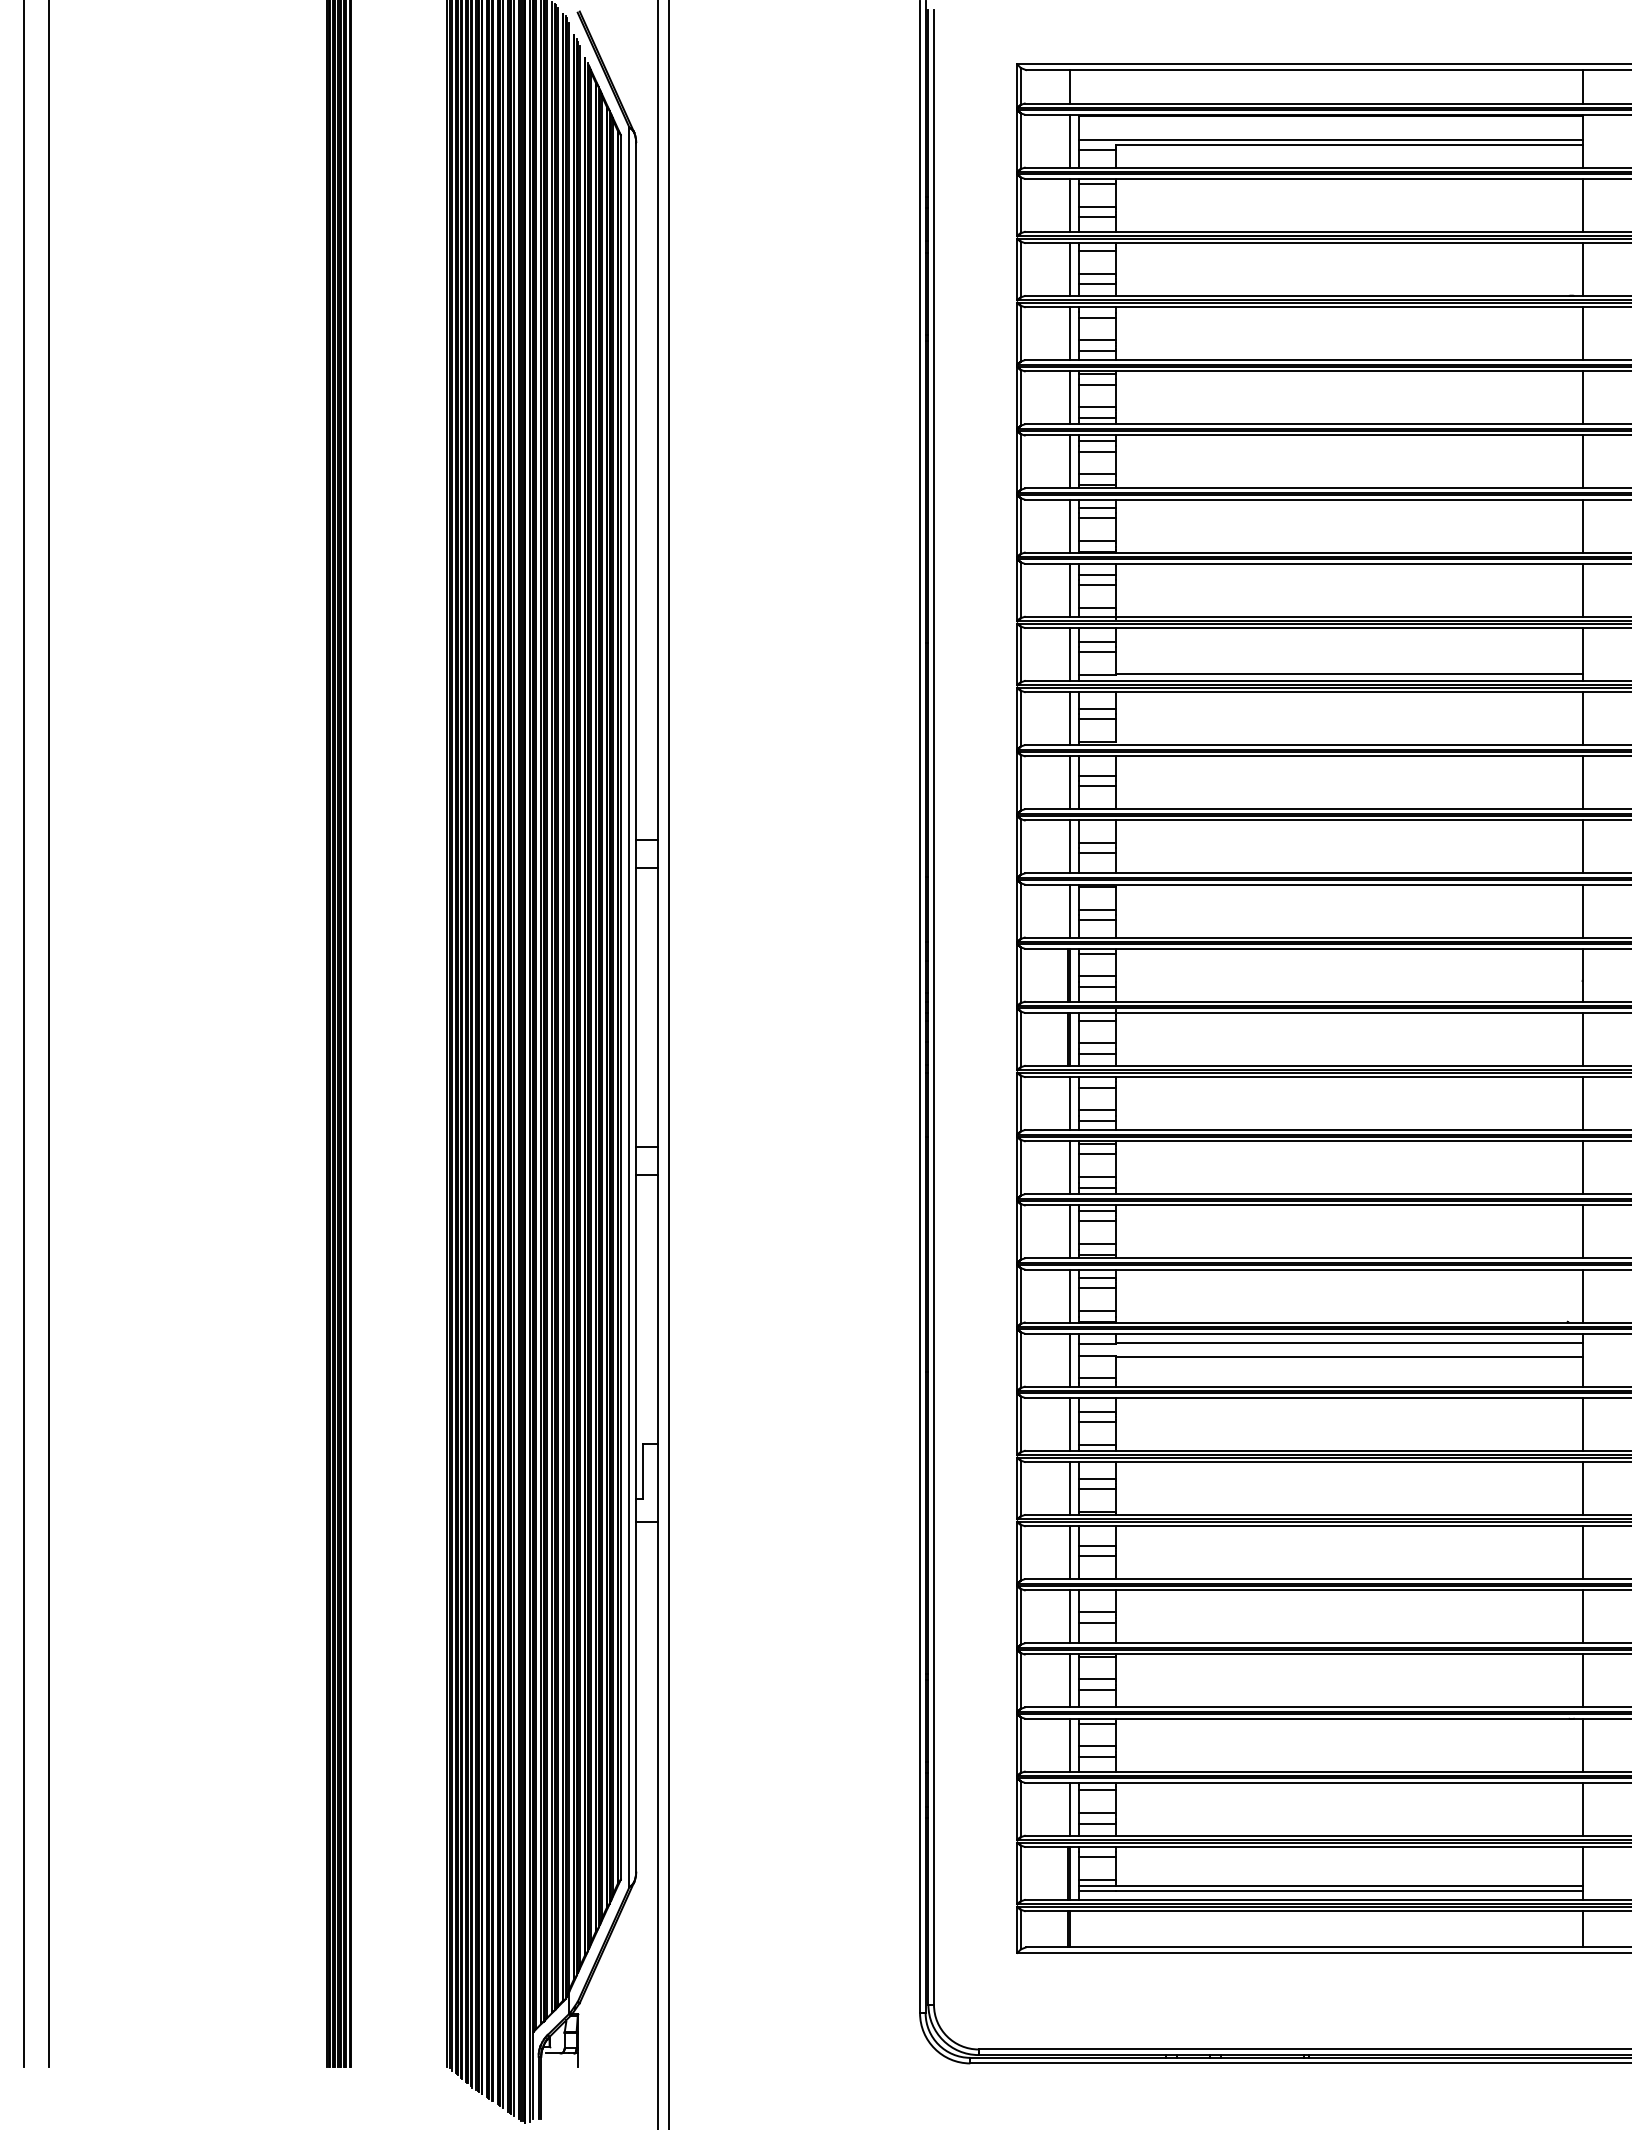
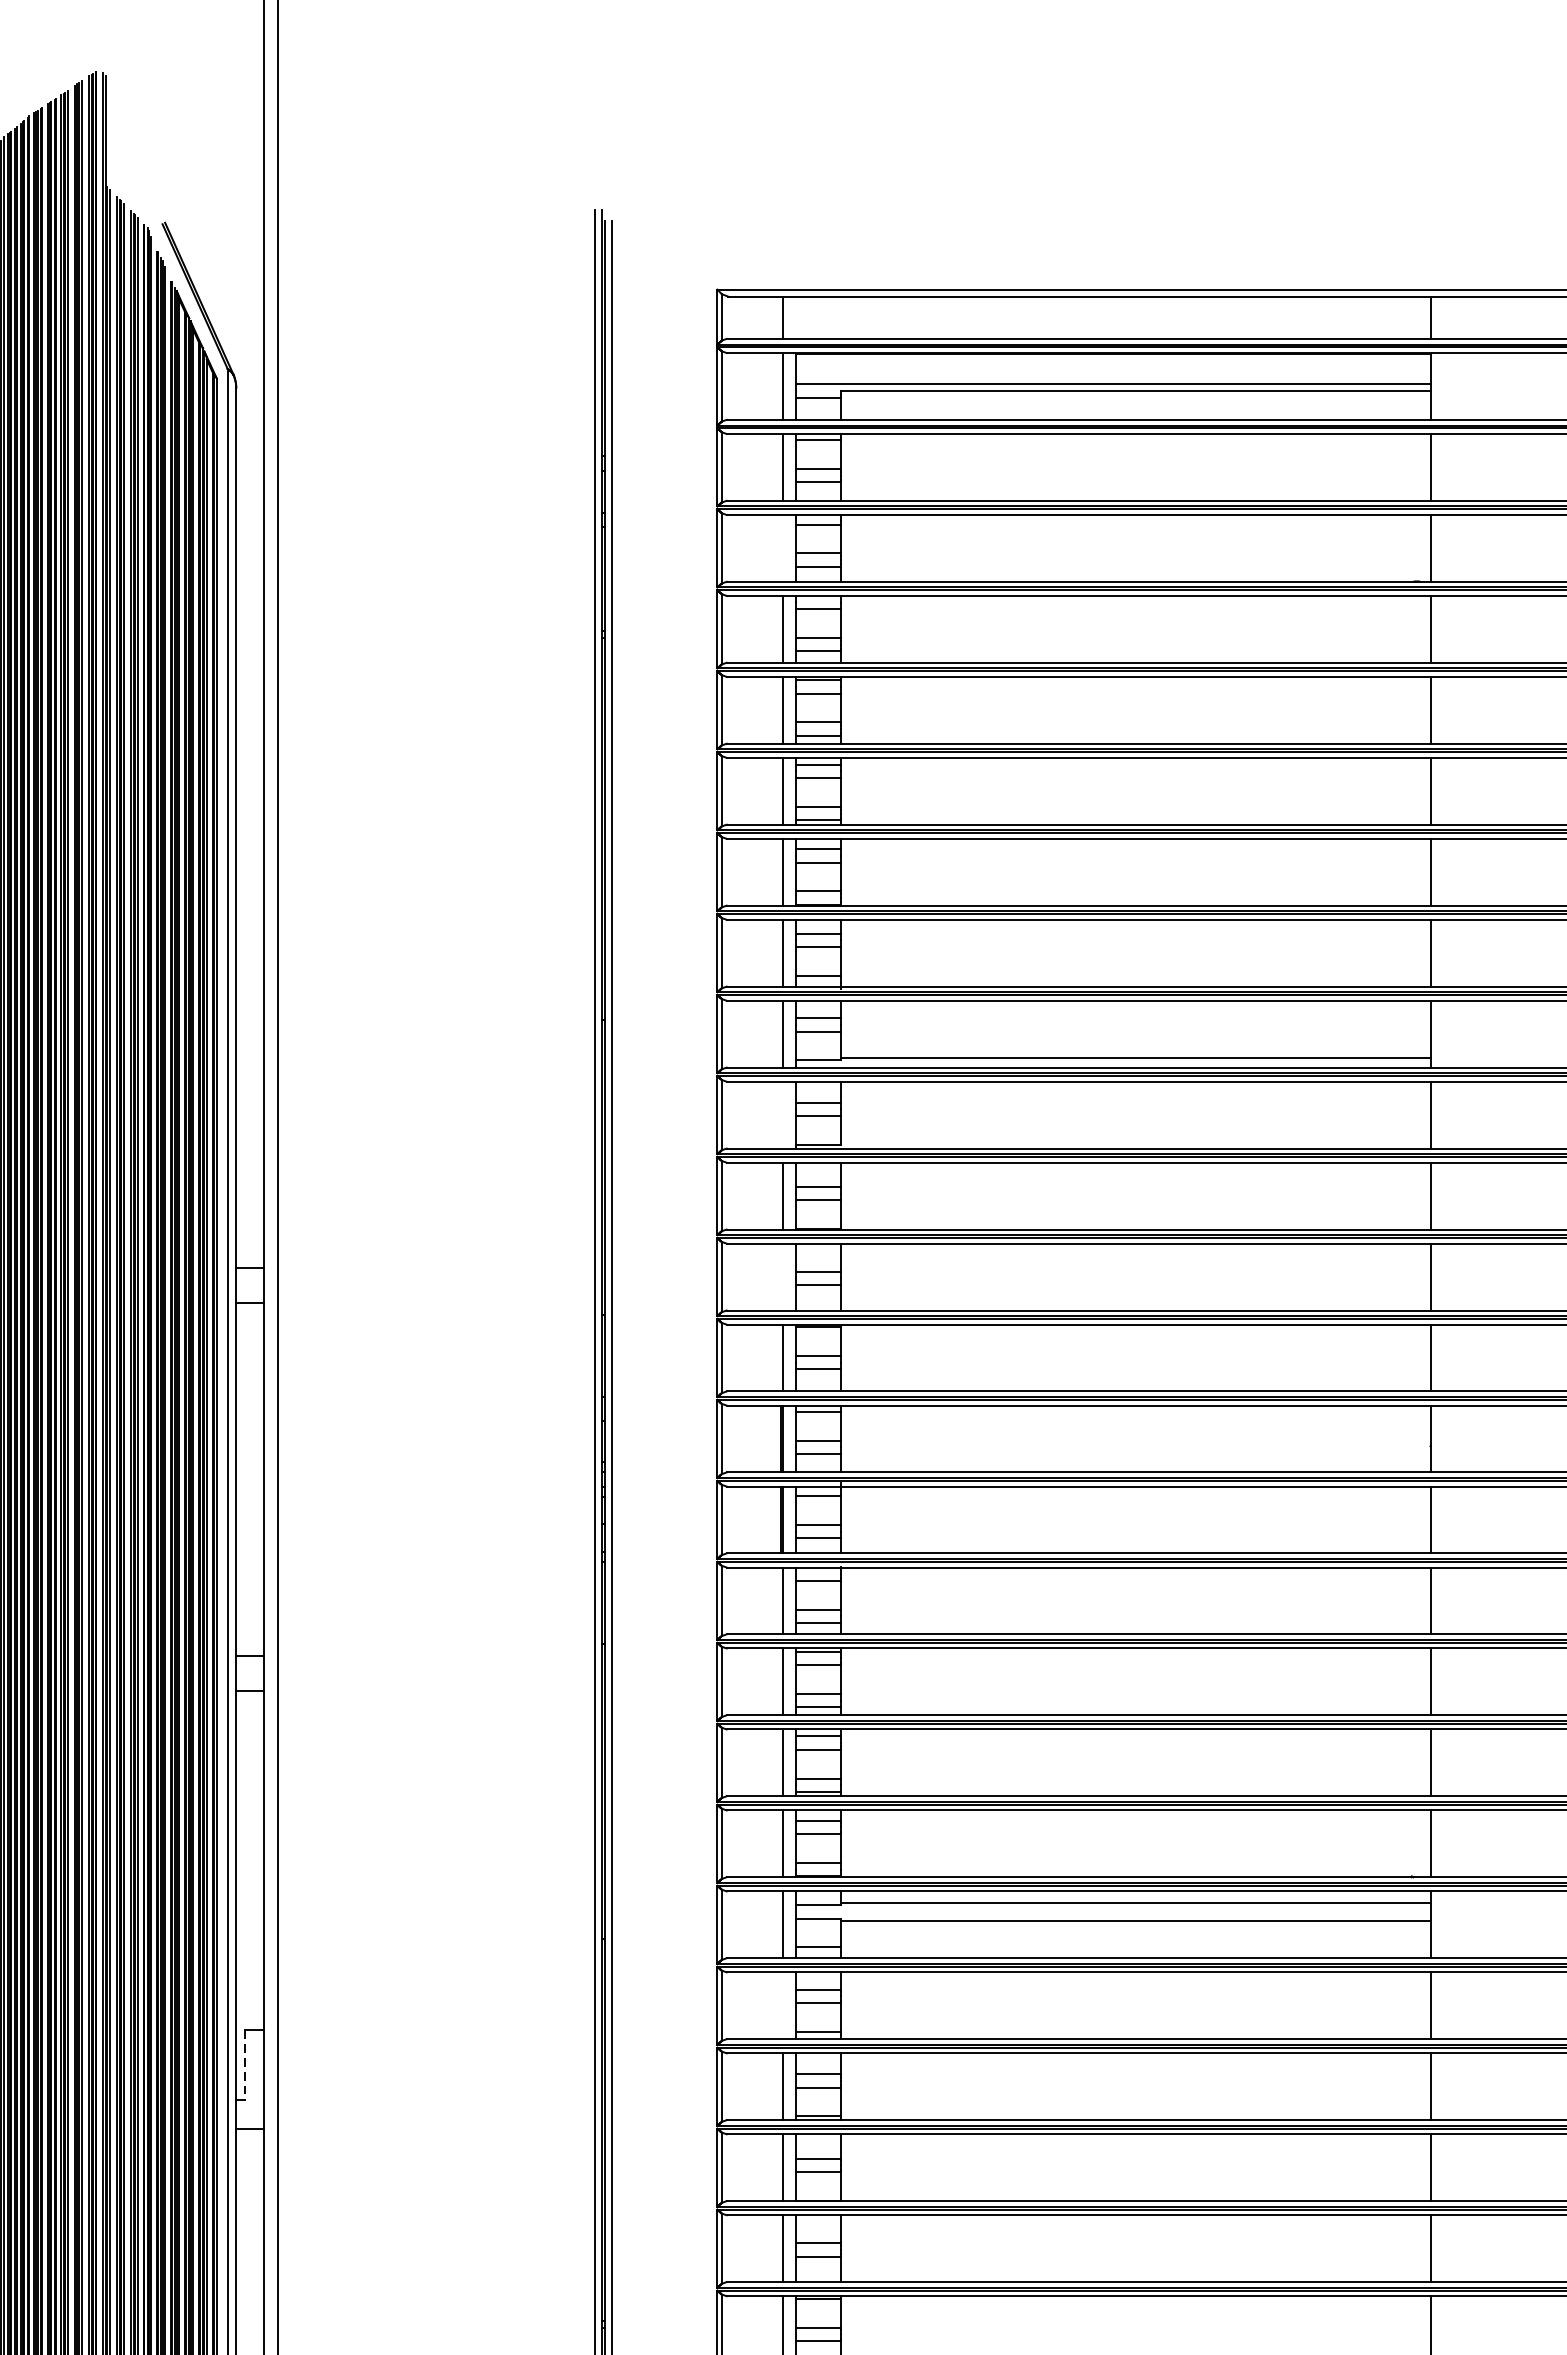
line: (1069, 269) -> (783, 548), removed
line: (1069, 718) -> (783, 1114), removed
line: (1069, 846) -> (783, 1276), removed
line: (1069, 1423) -> (783, 2004), removed
line: (643, 1471) -> (245, 2065), solid -> dashed

